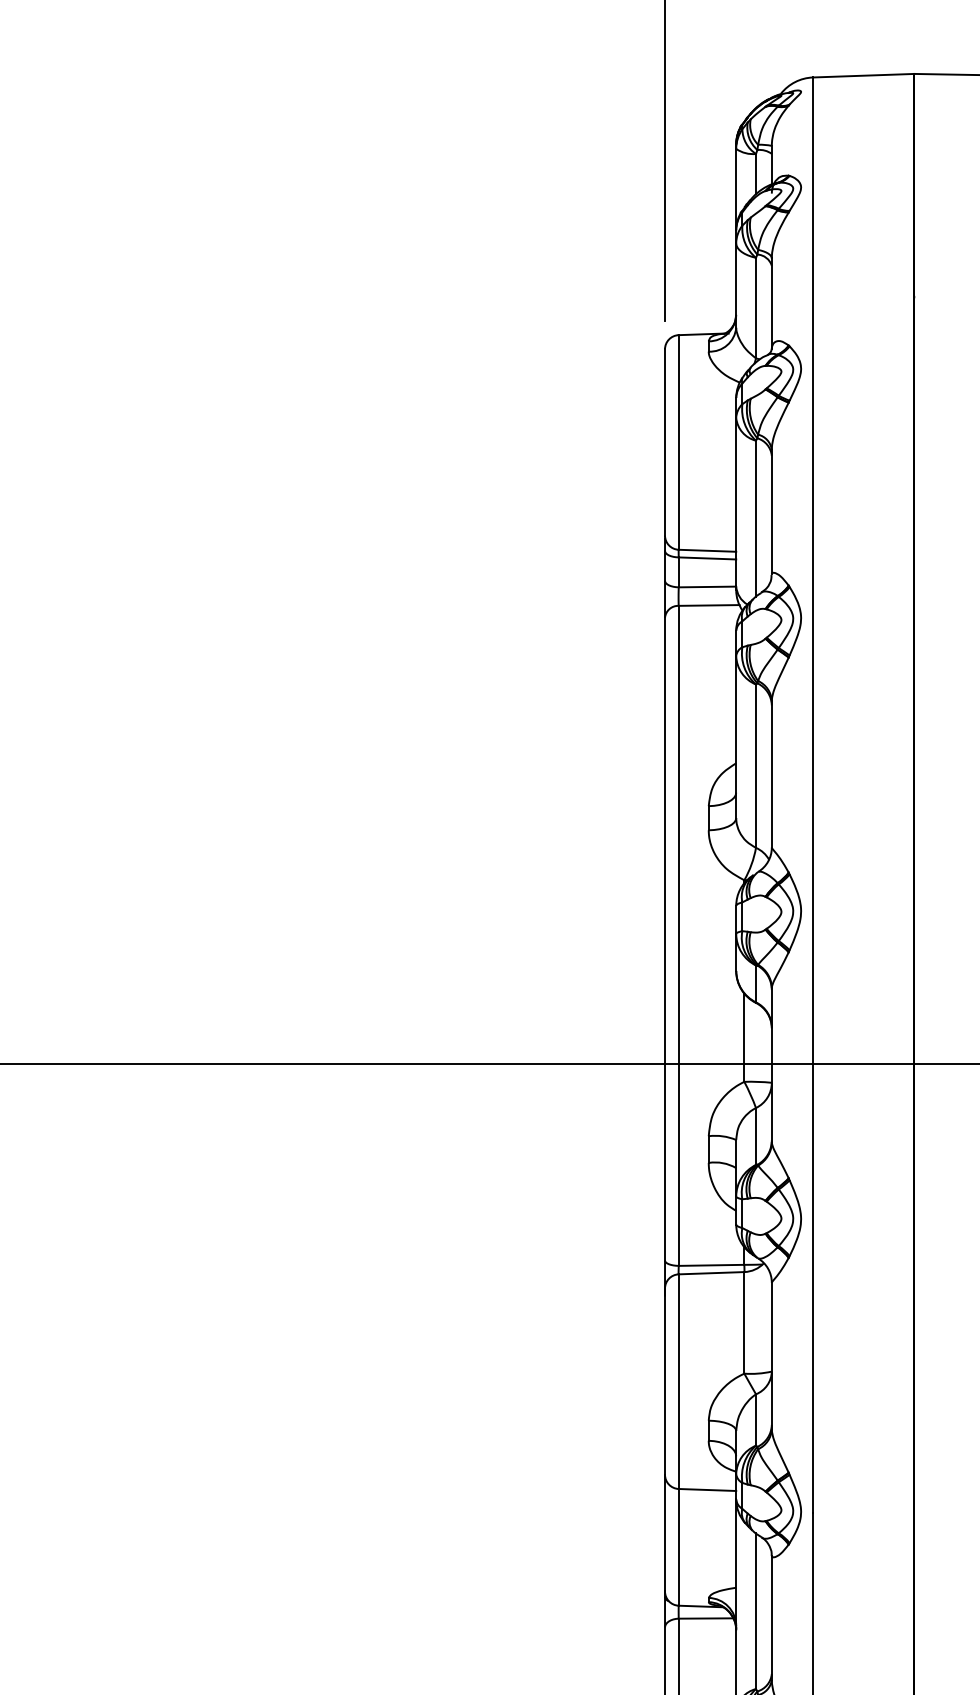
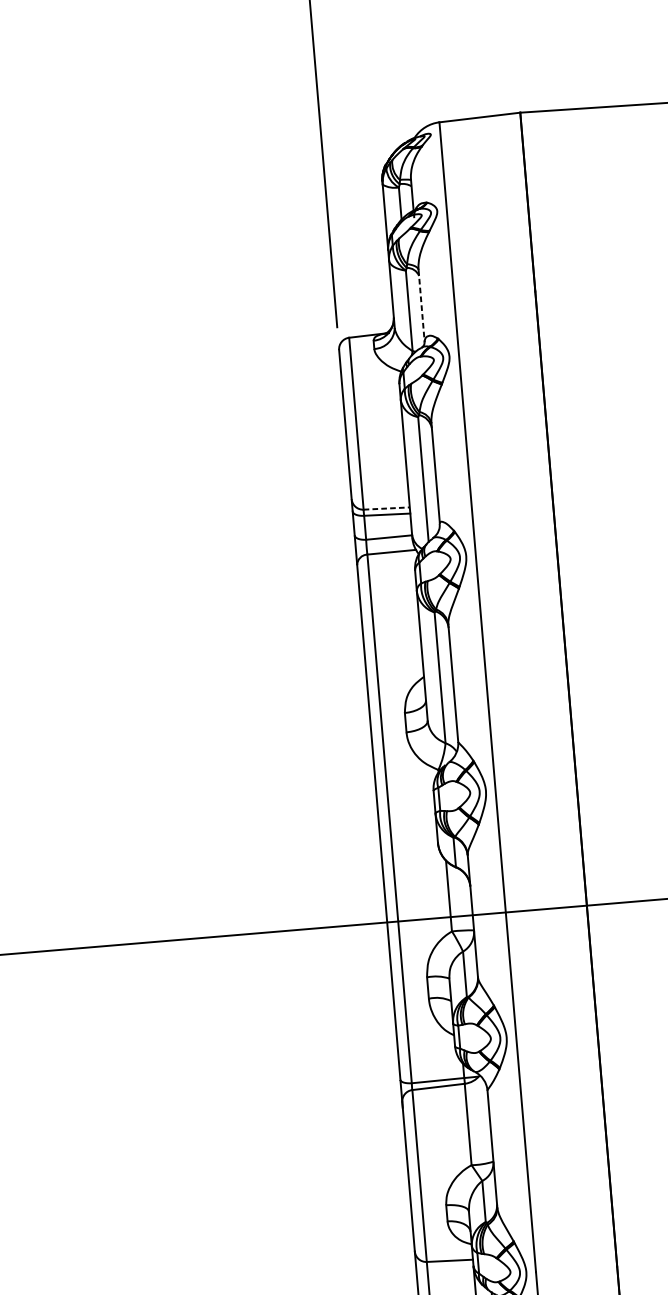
line: (771, 304) -> (421, 306), solid -> dashed
line: (707, 550) -> (386, 508), solid -> dashed

